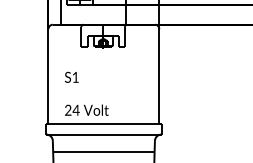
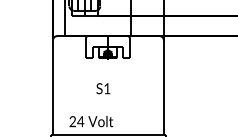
text: (71, 76) -> (103, 87), moved

